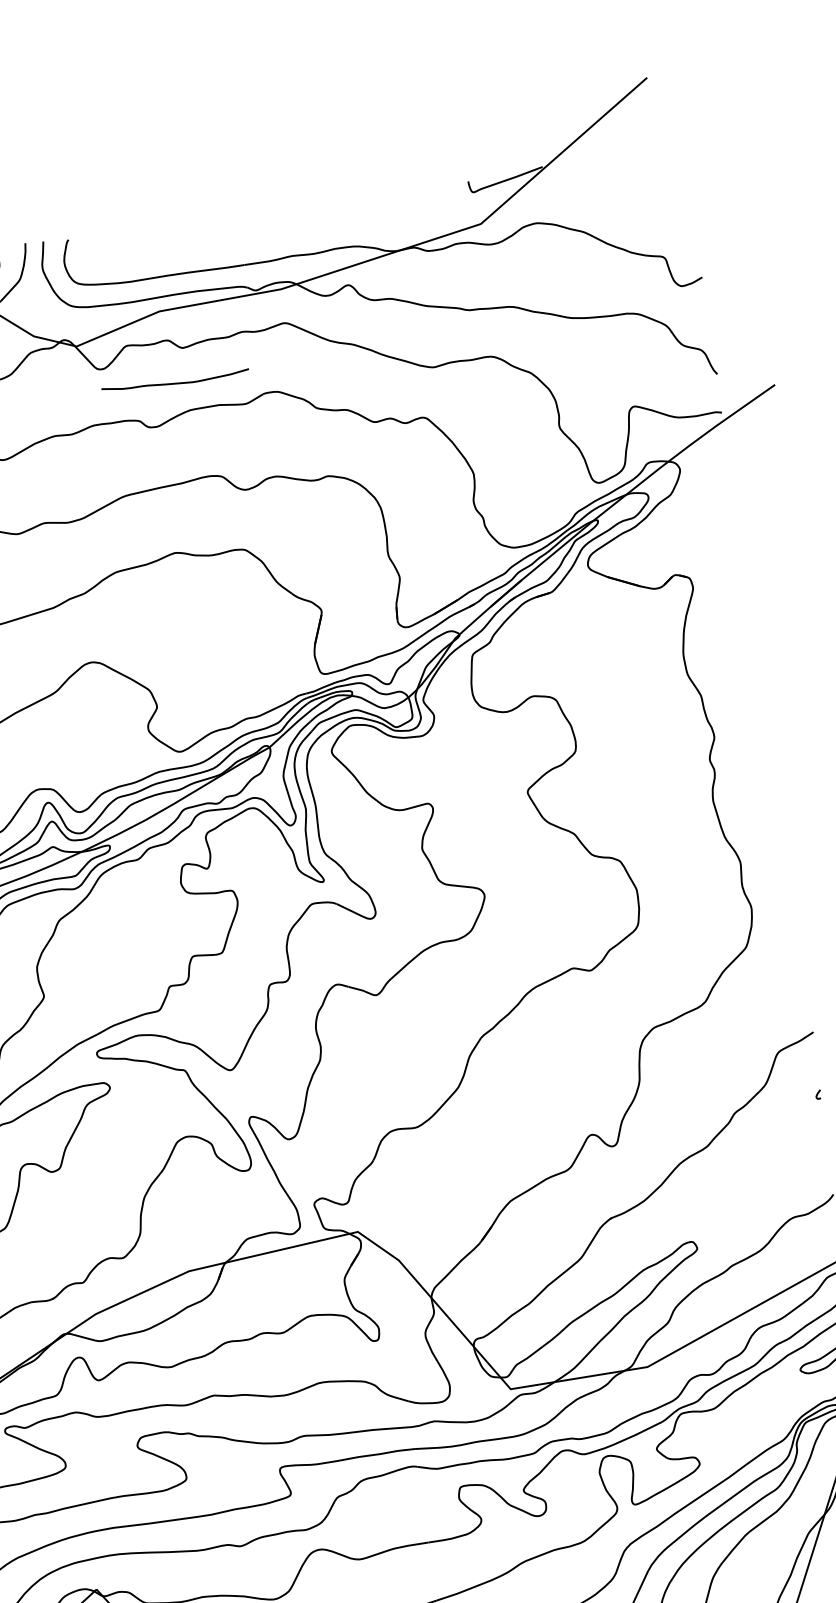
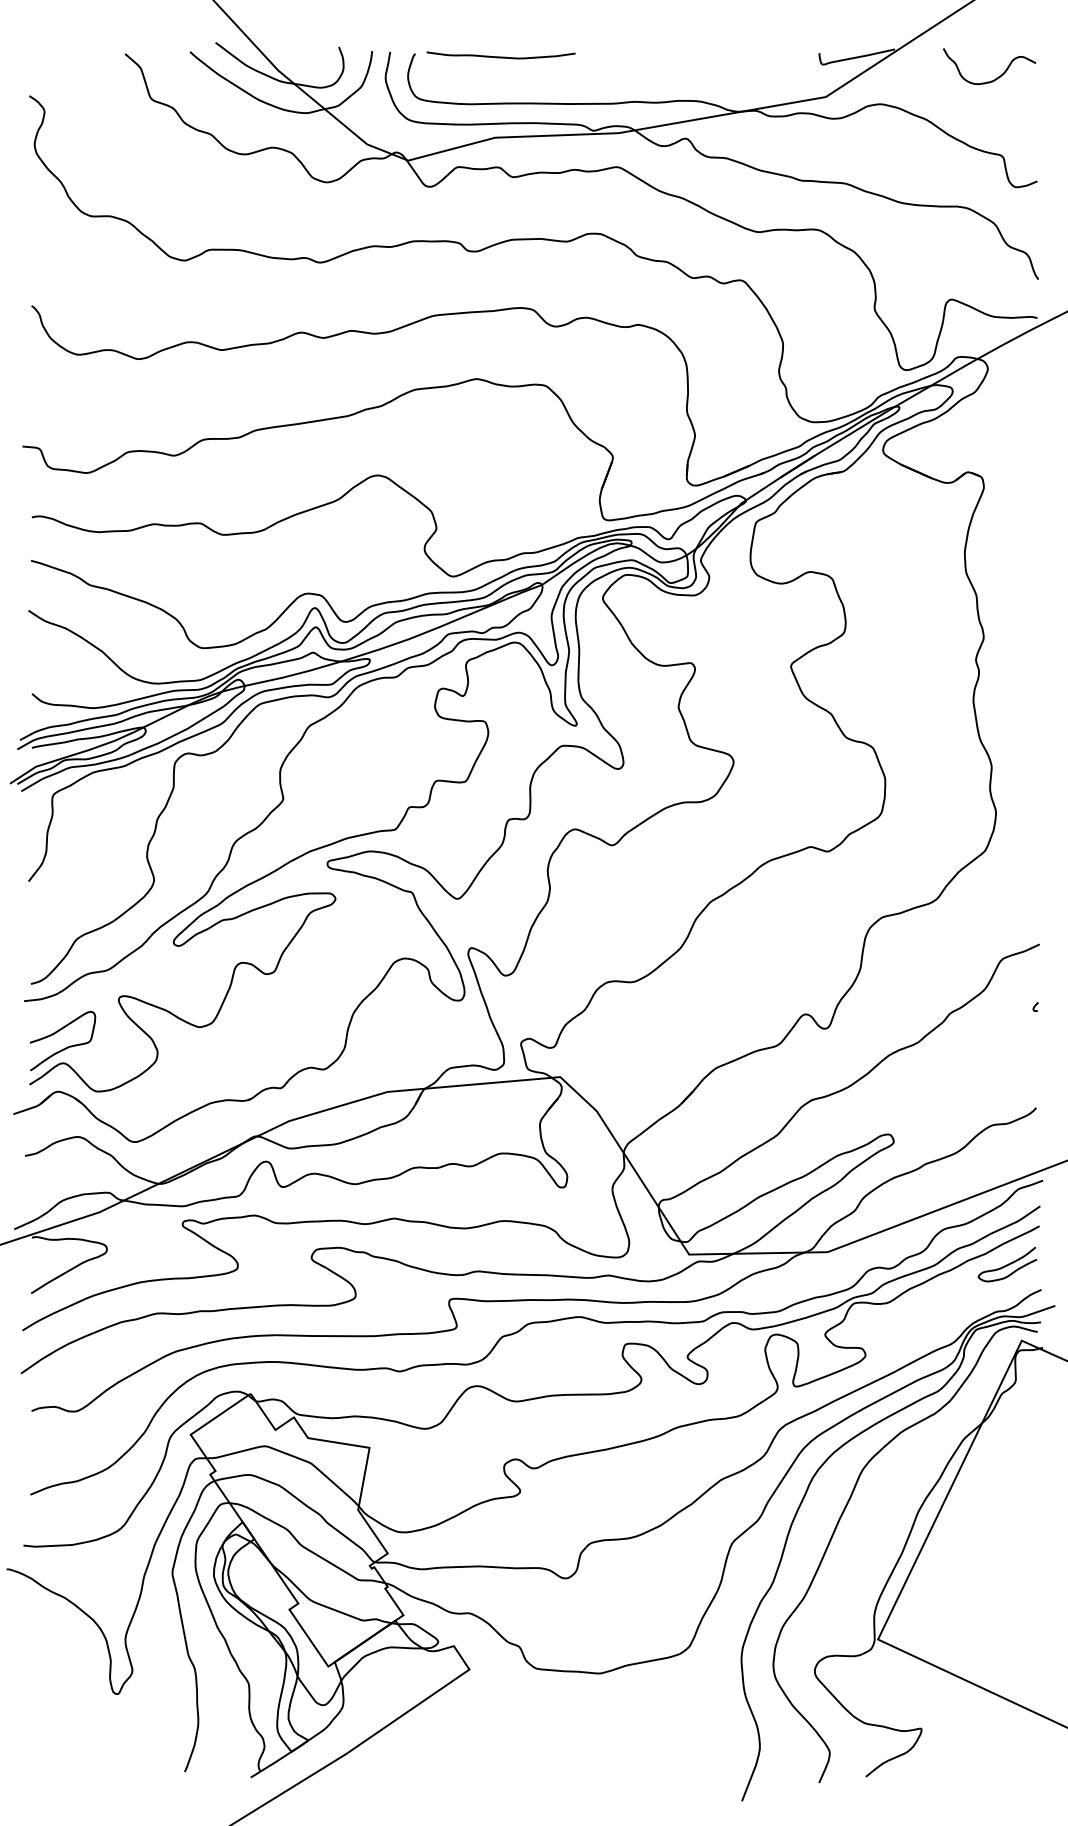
curve: (647, 180) -> (996, 77), added
curve: (175, 382) -> (500, 56), moved

